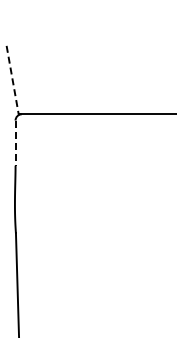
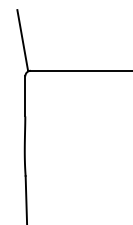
line: (12, 80) -> (22, 40), dashed -> solid
line: (15, 143) -> (25, 96), dashed -> solid

